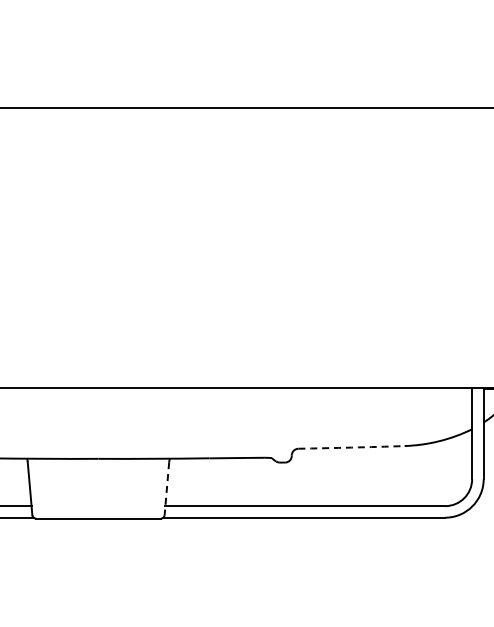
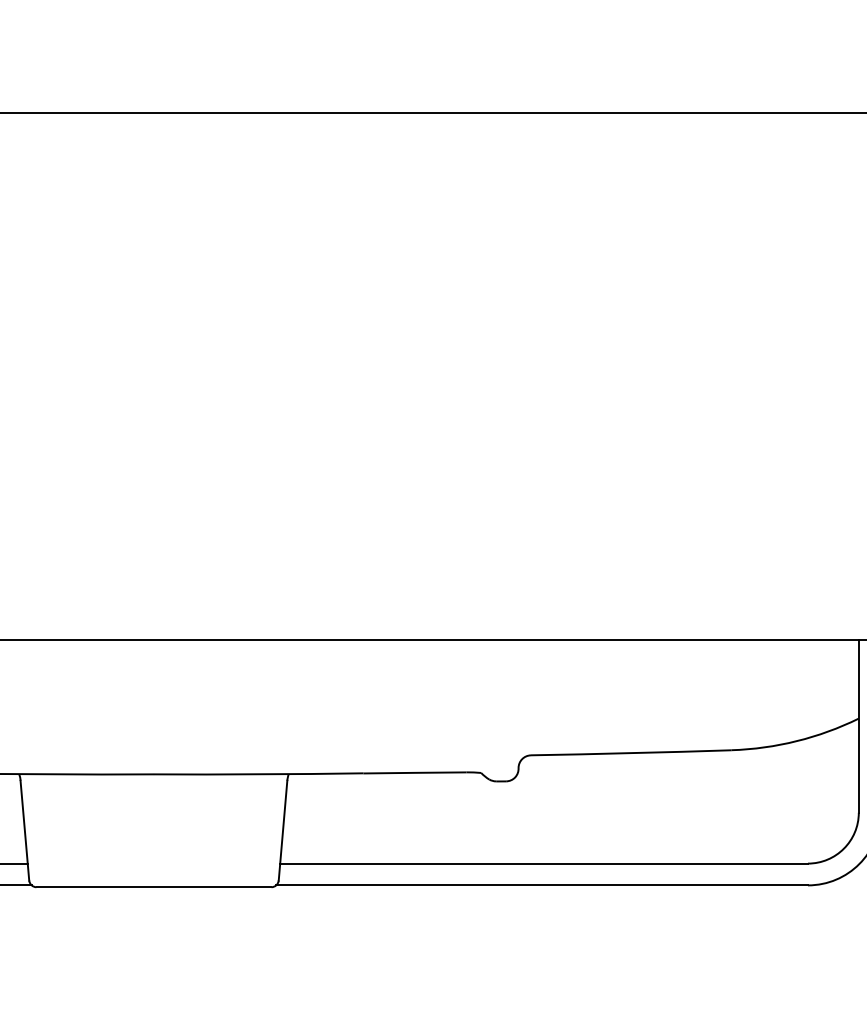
arc: (351, 447) -> (631, 752), dashed -> solid
line: (166, 488) -> (282, 830), dashed -> solid

